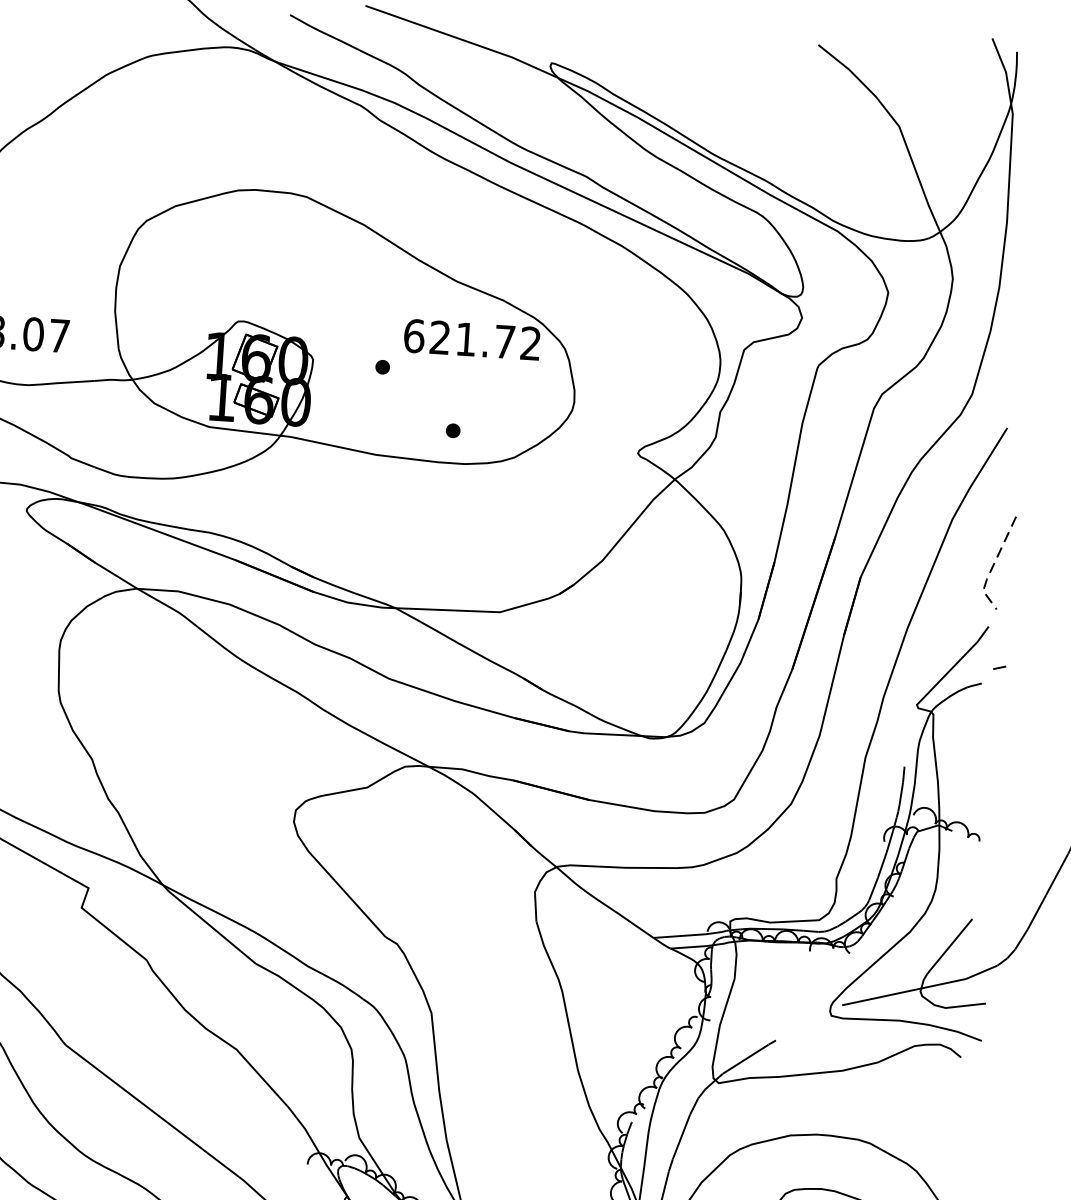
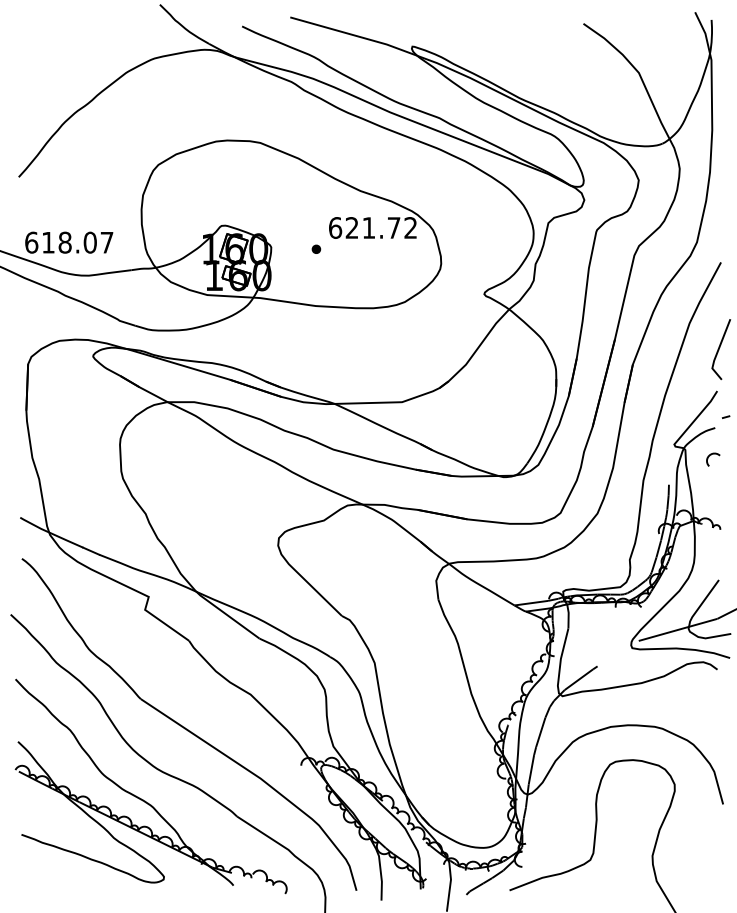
part: (453, 429) -> (364, 286), removed
line: (992, 565) -> (717, 351), dashed -> solid
arc: (973, 725) -> (711, 455), added

